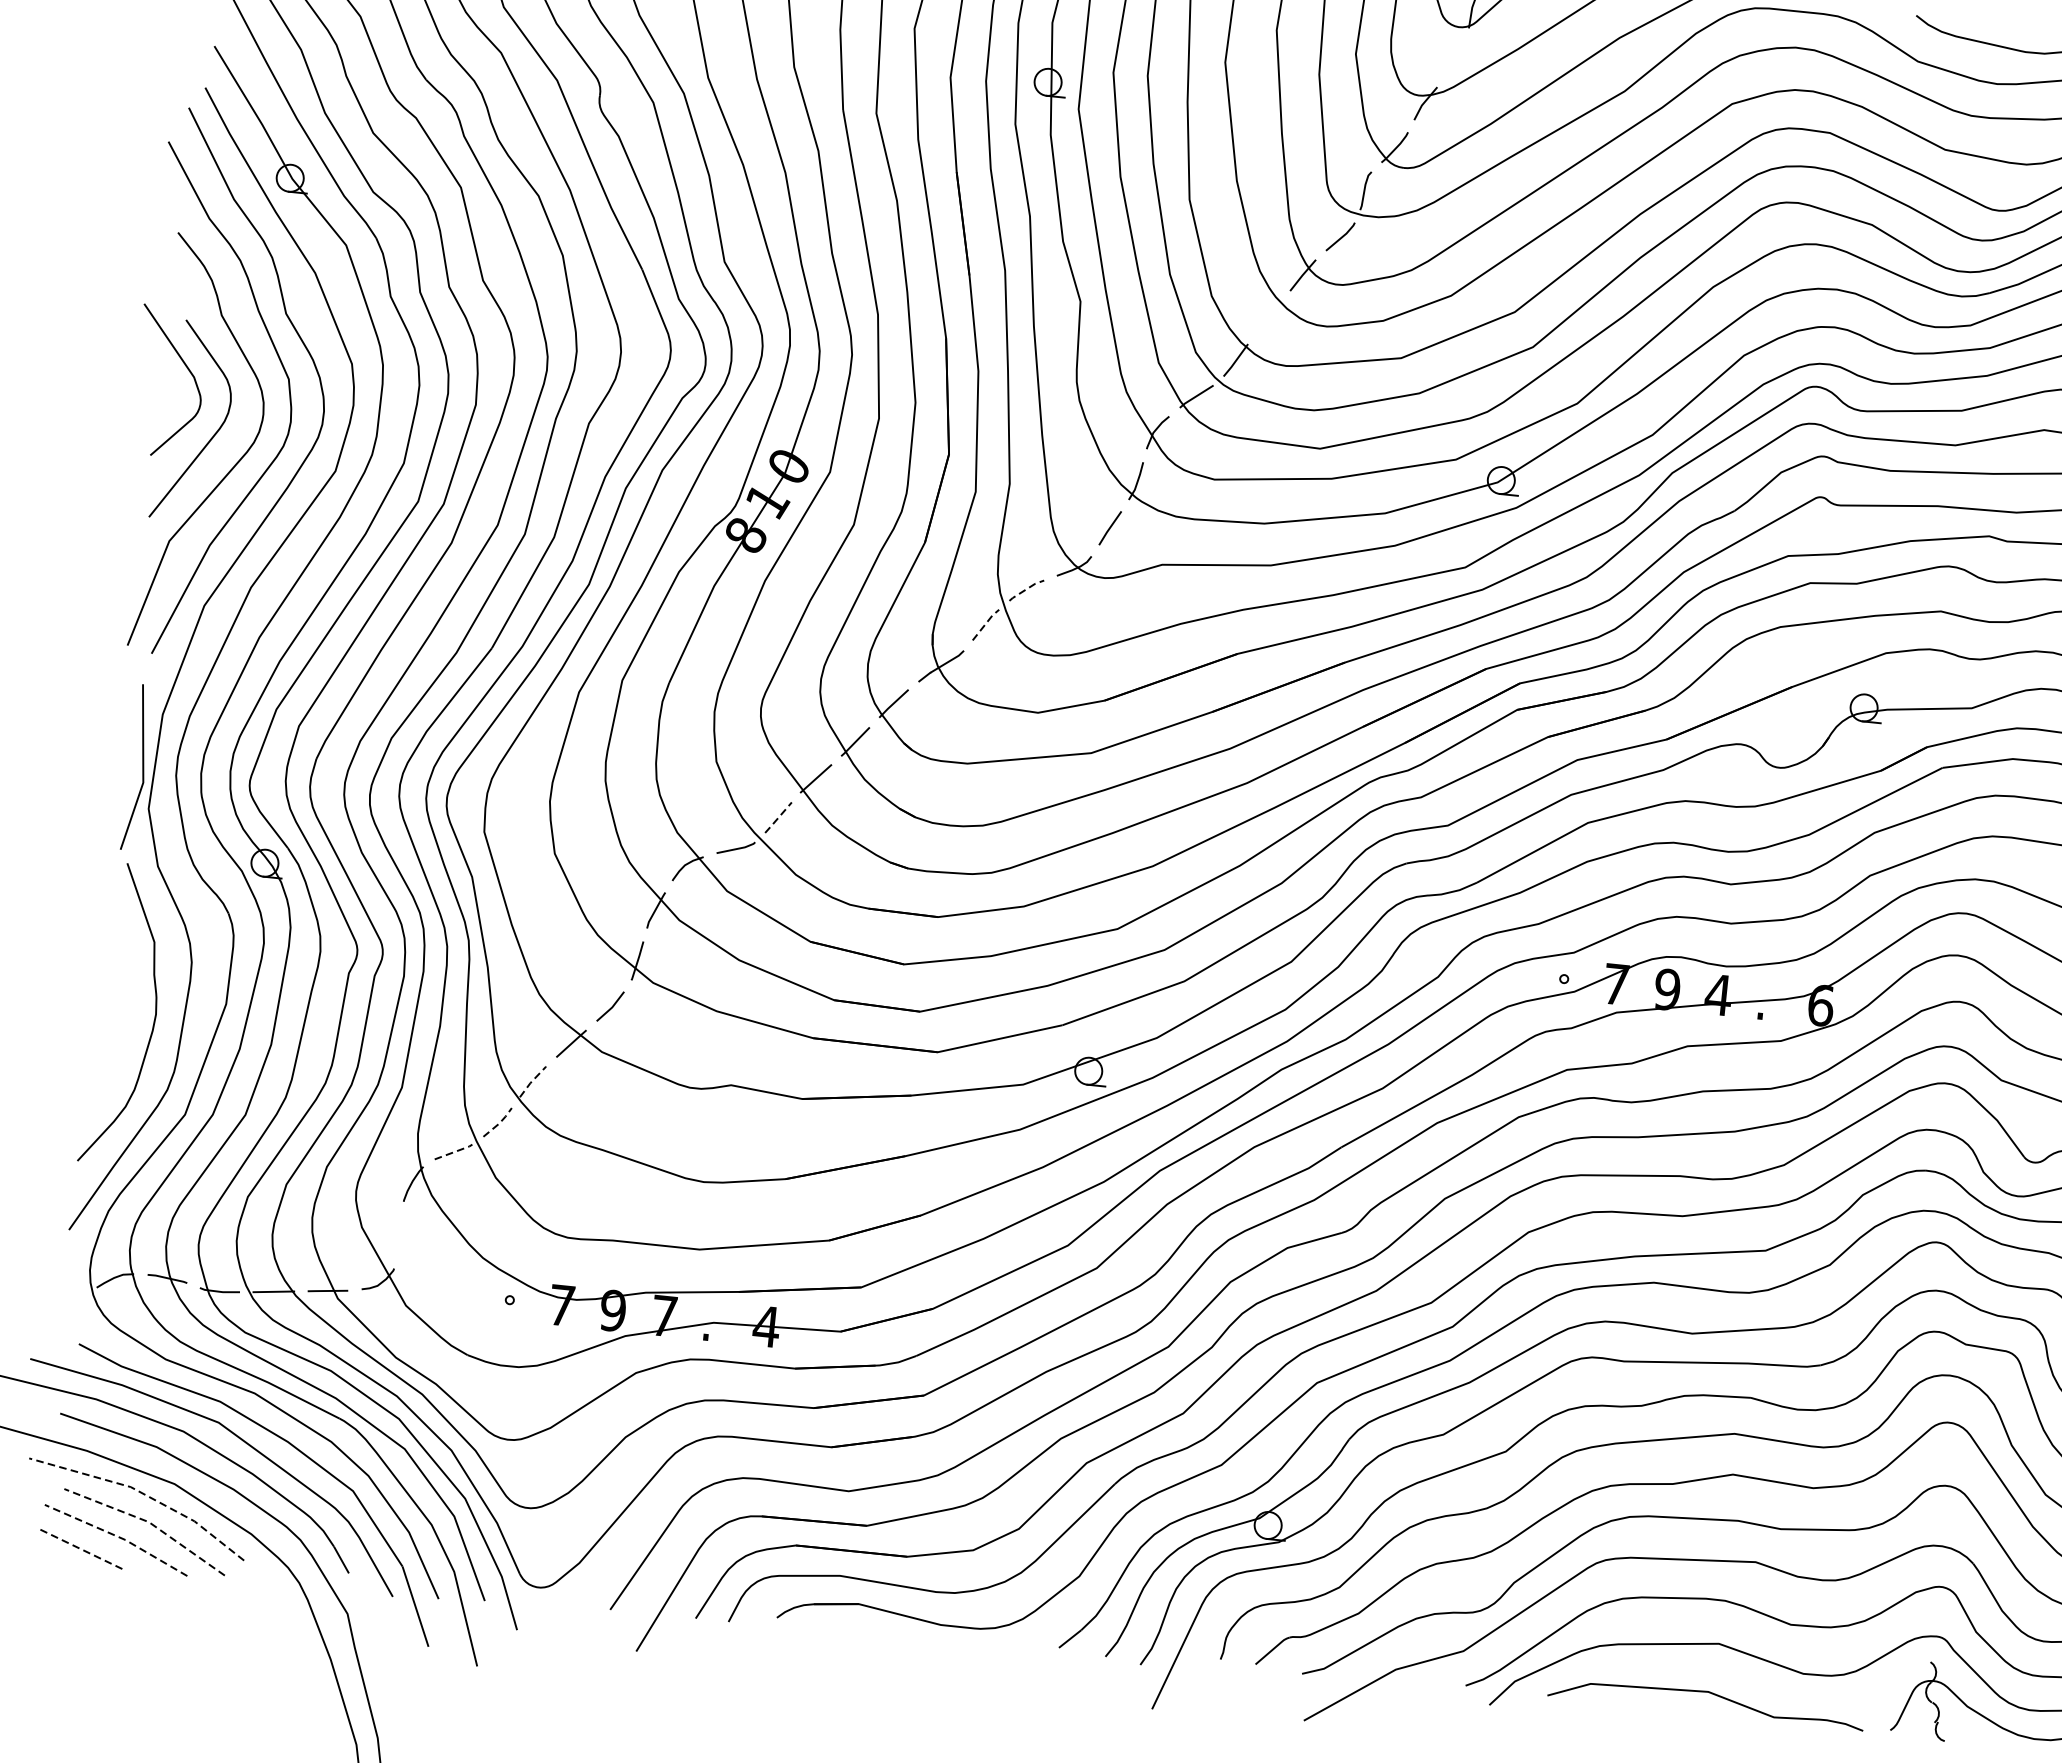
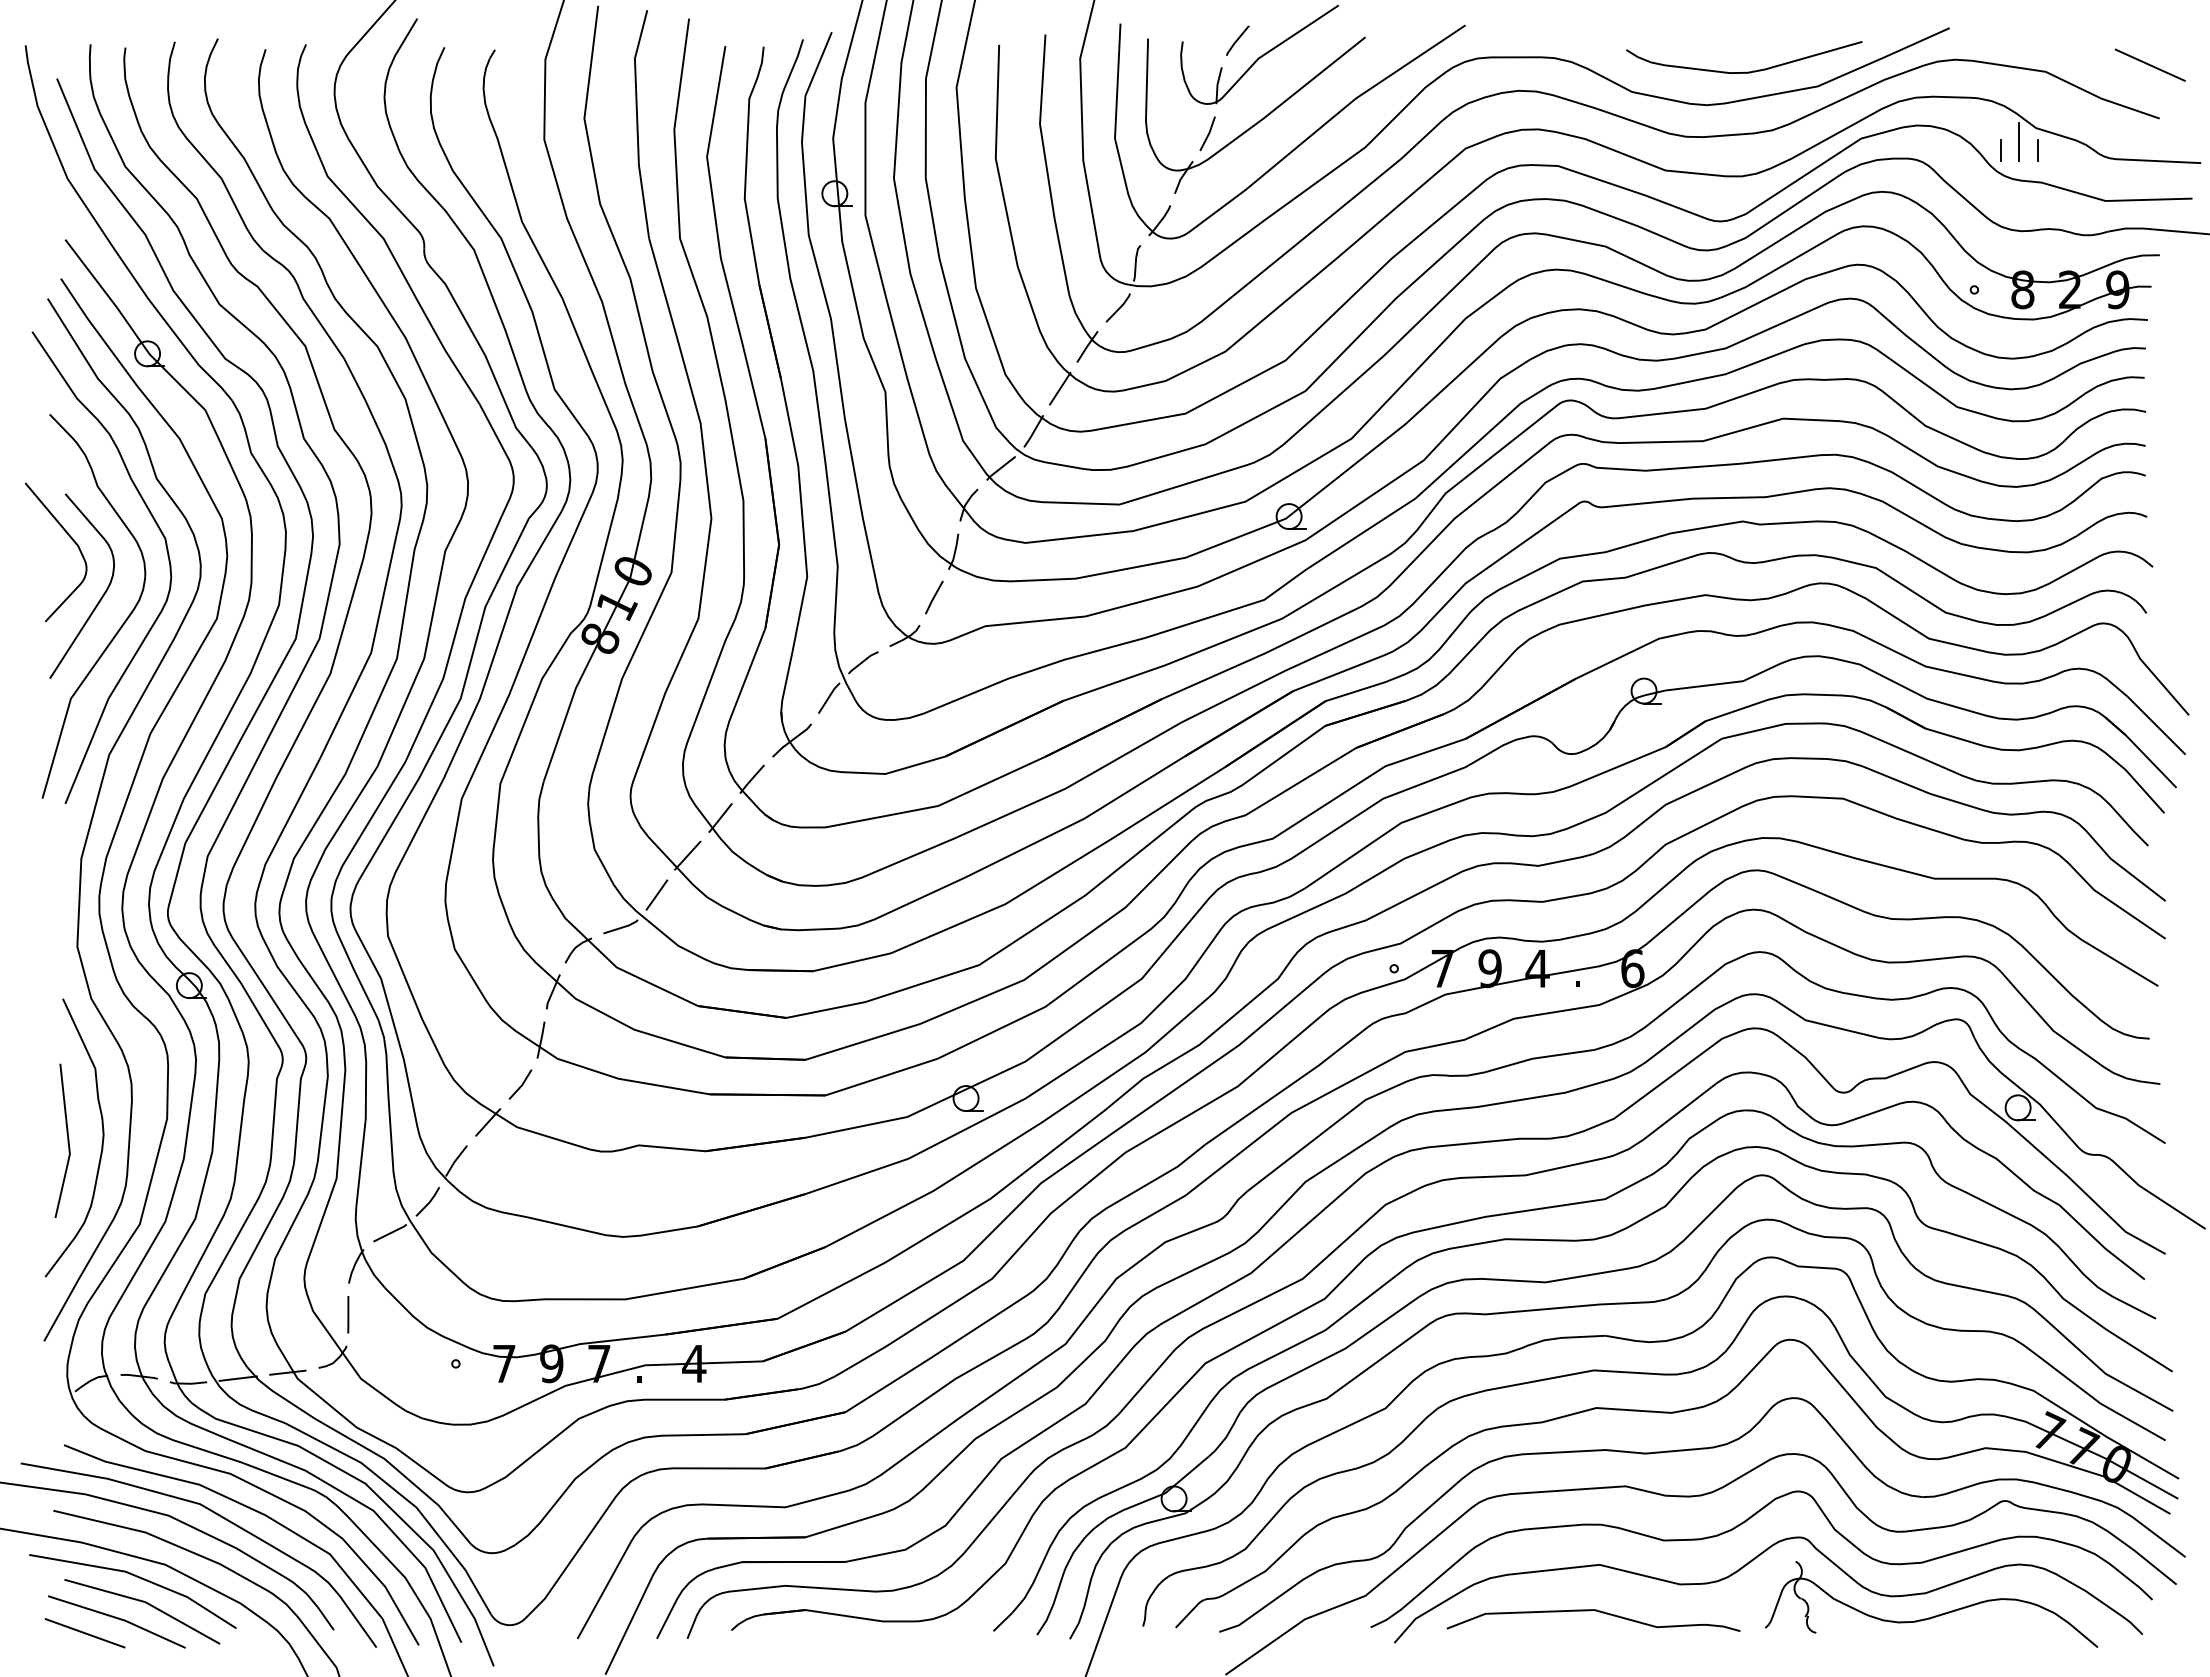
line: (1457, 59) -> (1208, 133), added
line: (1268, 317) -> (1059, 388), added
line: (1025, 589) -> (862, 661), dashed -> solid
line: (986, 624) -> (829, 697), dashed -> solid
line: (142, 767) -> (67, 1140), moved
line: (777, 818) -> (656, 895), dashed -> solid
line: (533, 1081) -> (456, 1160), dashed -> solid
line: (499, 1123) -> (429, 1202), dashed -> solid
line: (453, 1152) -> (390, 1233), dashed -> solid
line: (399, 1235) -> (348, 1314), added
line: (144, 1493) -> (138, 1576), dashed -> solid
line: (149, 1522) -> (145, 1602), dashed -> solid
line: (118, 1536) -> (118, 1618), dashed -> solid
line: (81, 1549) -> (85, 1633), dashed -> solid

